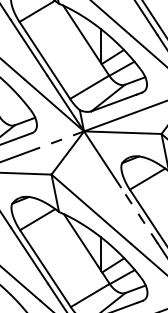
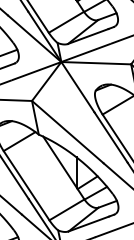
line: (55, 141) -> (35, 71), dashed -> solid
line: (139, 214) -> (111, 136), dashed -> solid

